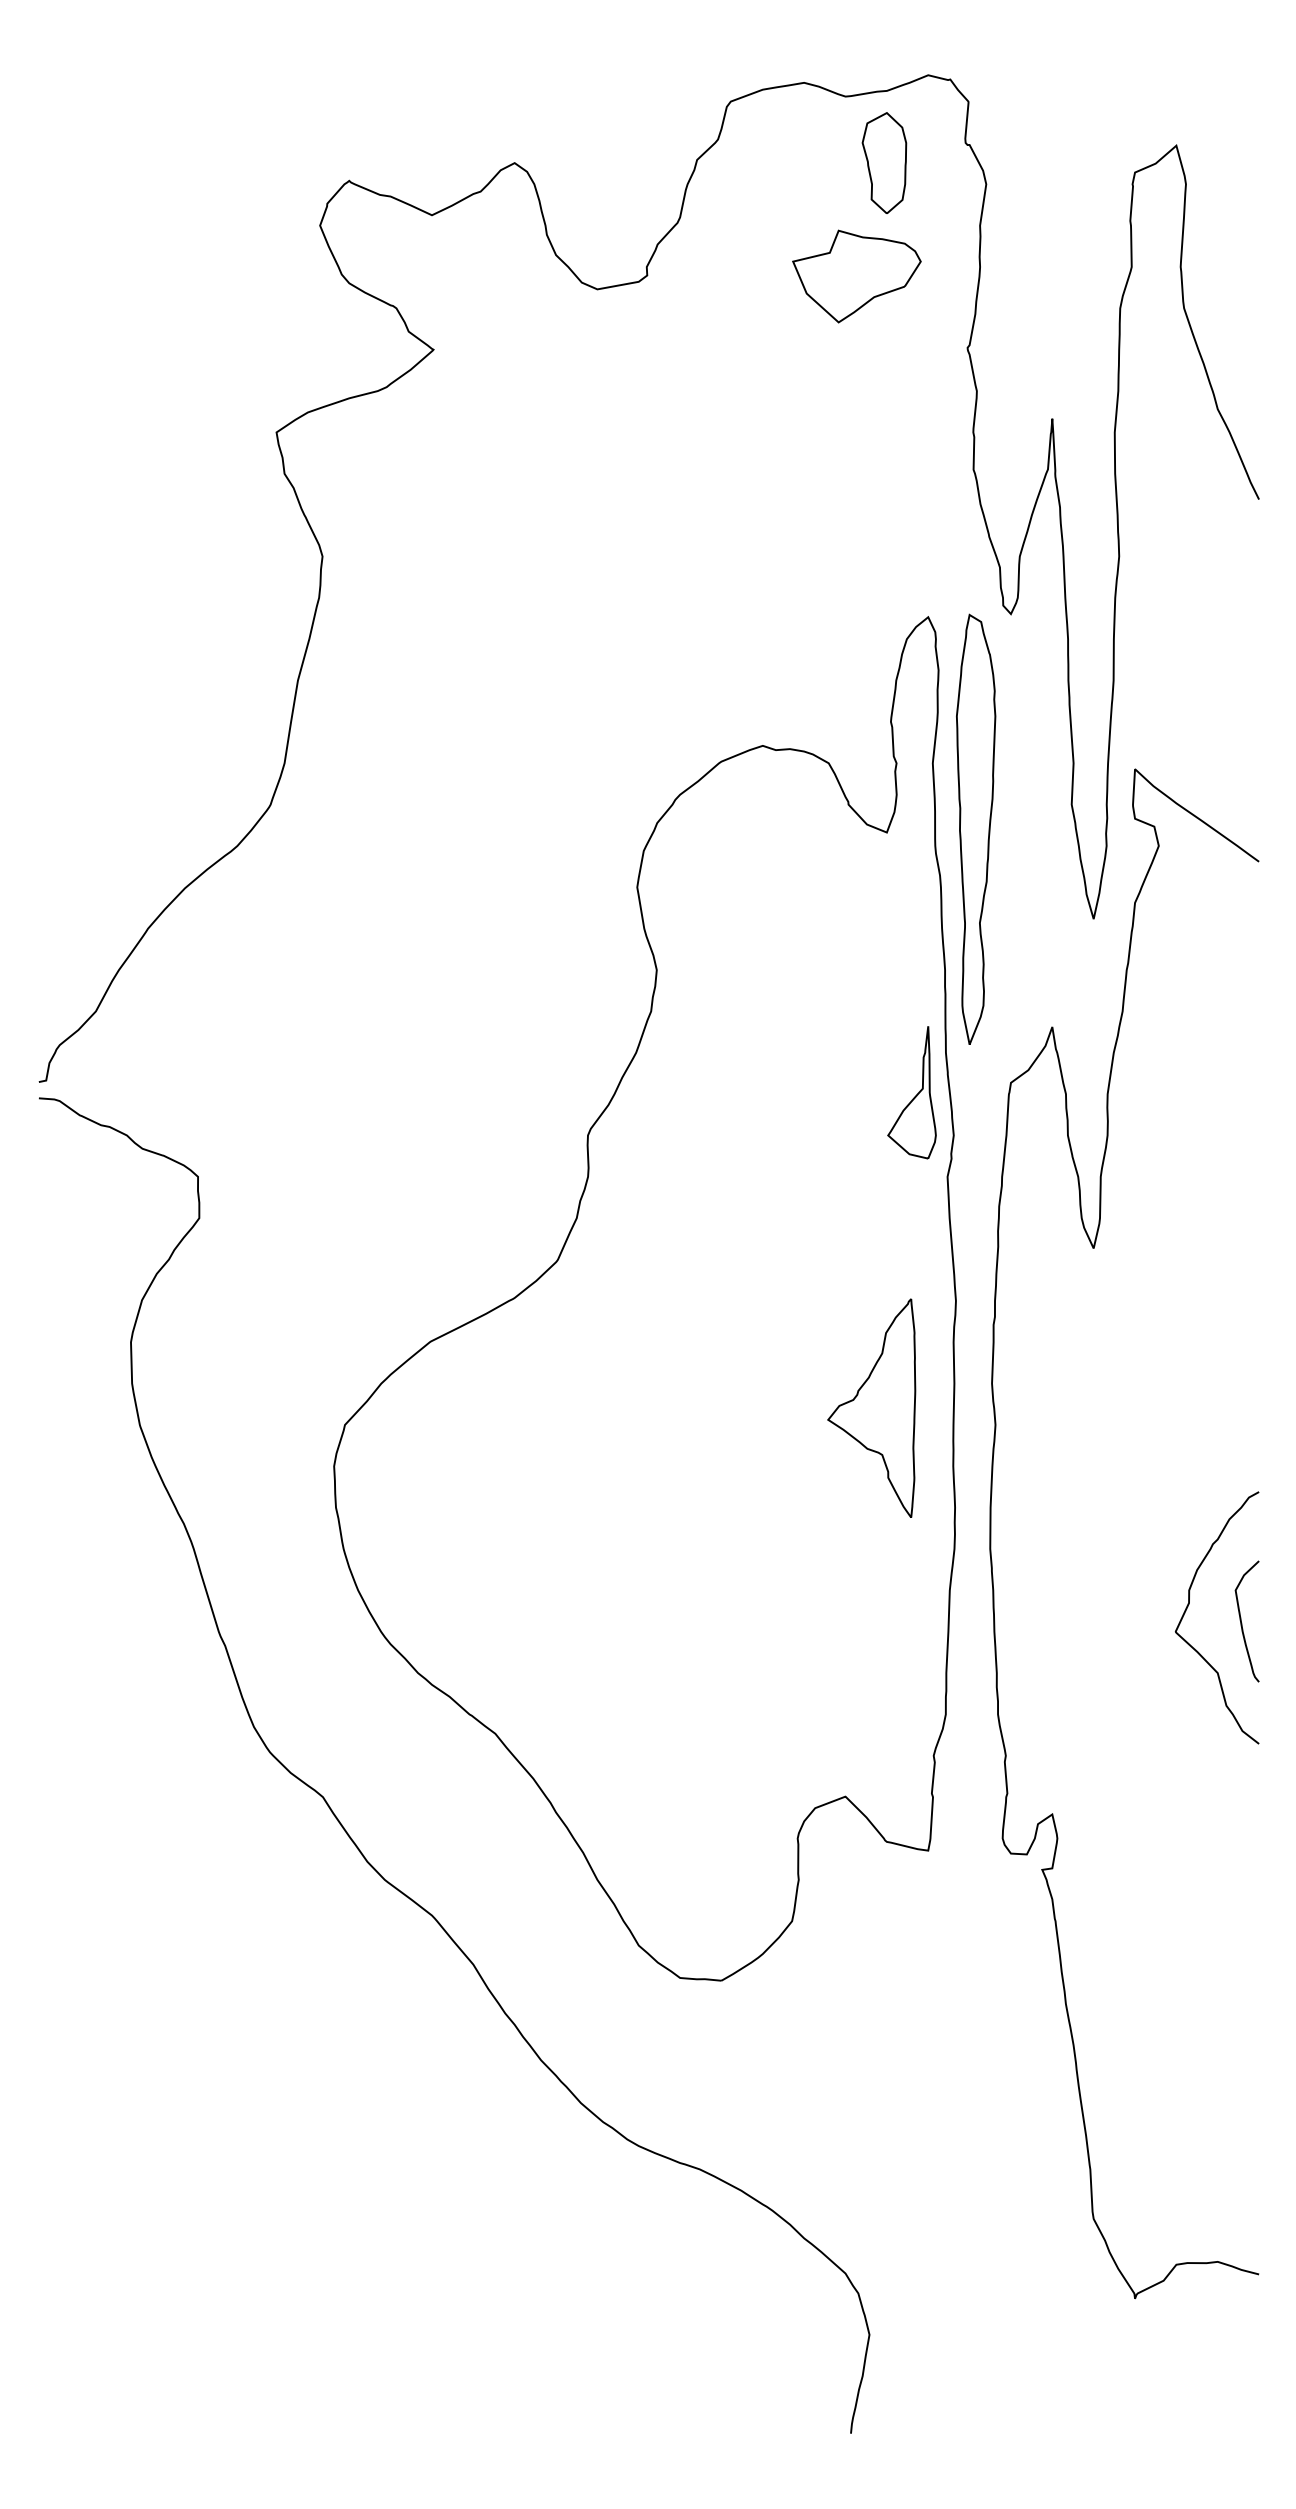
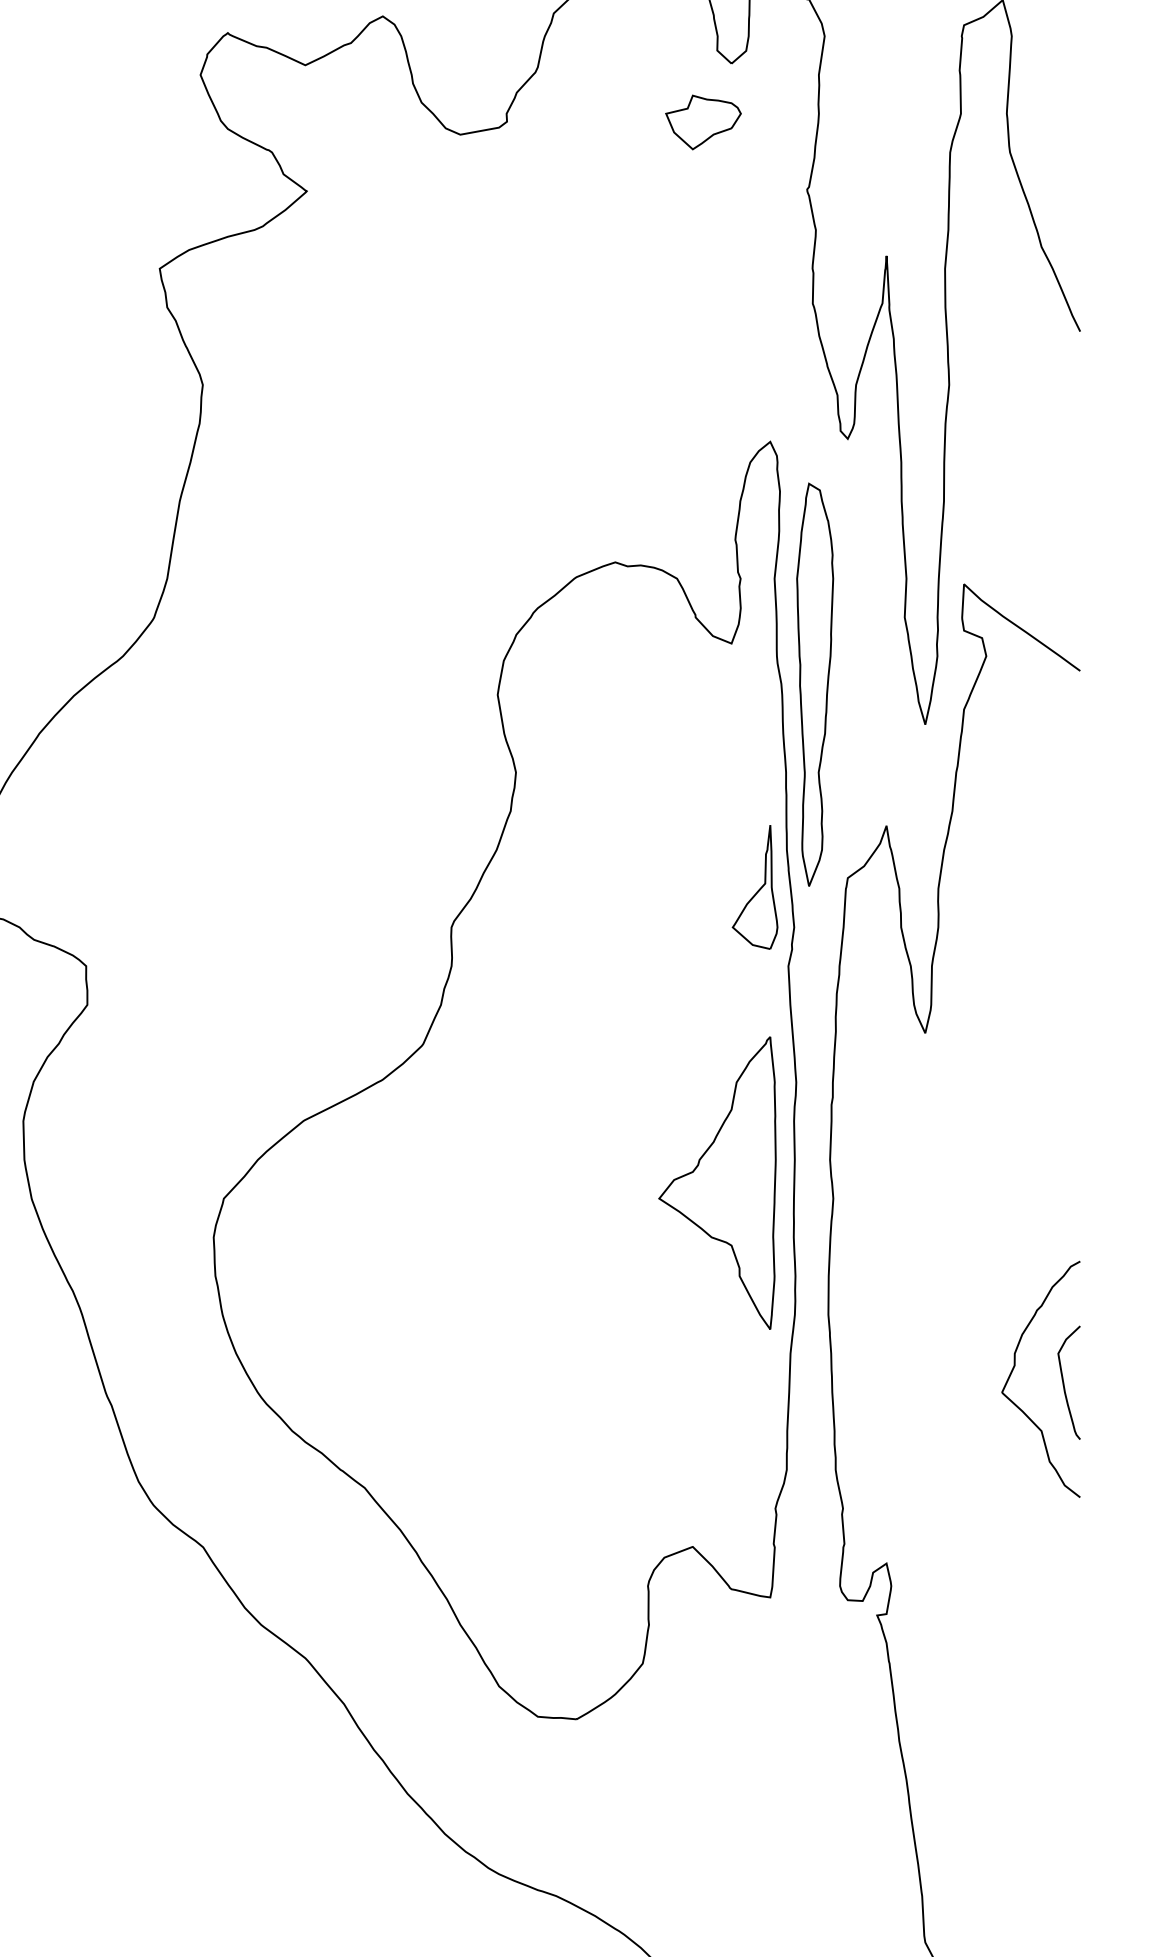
part: (856, 275) -> (703, 121), size x0.62
part: (976, 828) -> (815, 683), moved
part: (871, 1407) -> (717, 1182), size x1.43

